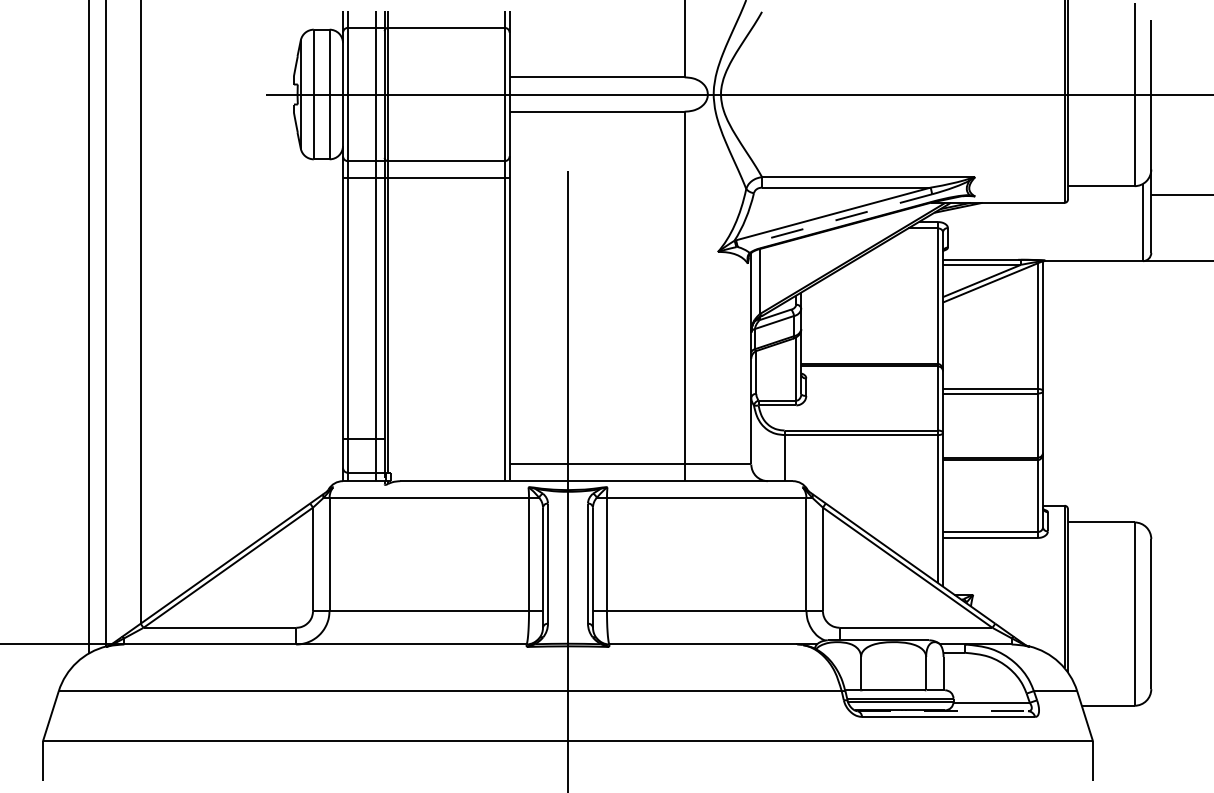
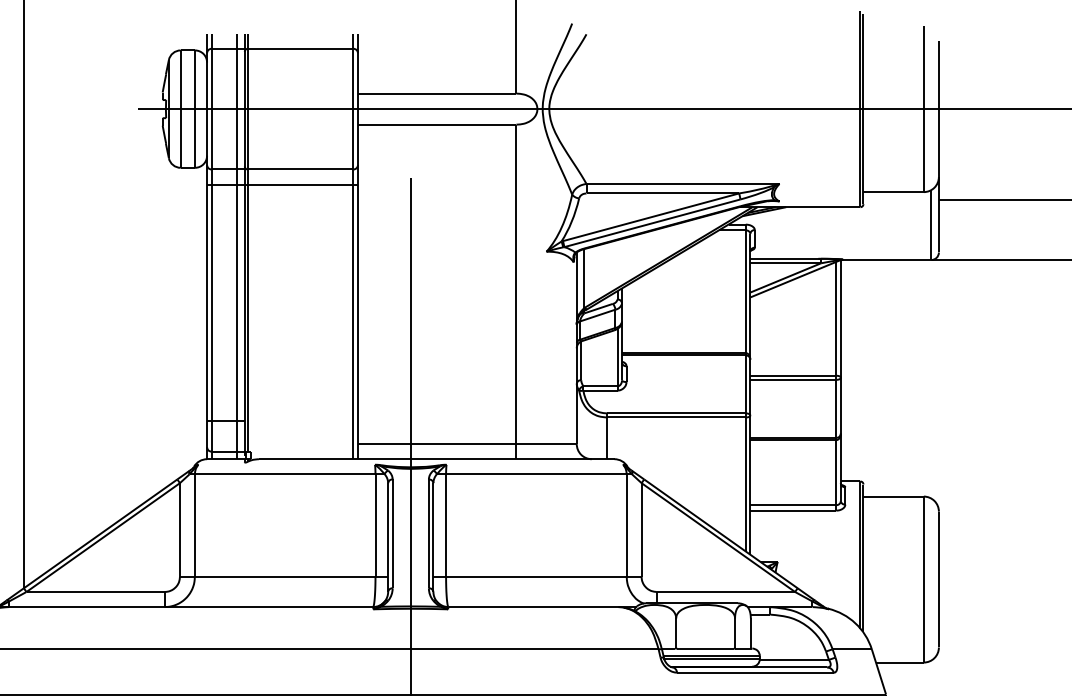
line: (834, 220) -> (652, 223), dashed -> solid
line: (943, 711) -> (750, 667), dashed -> solid

